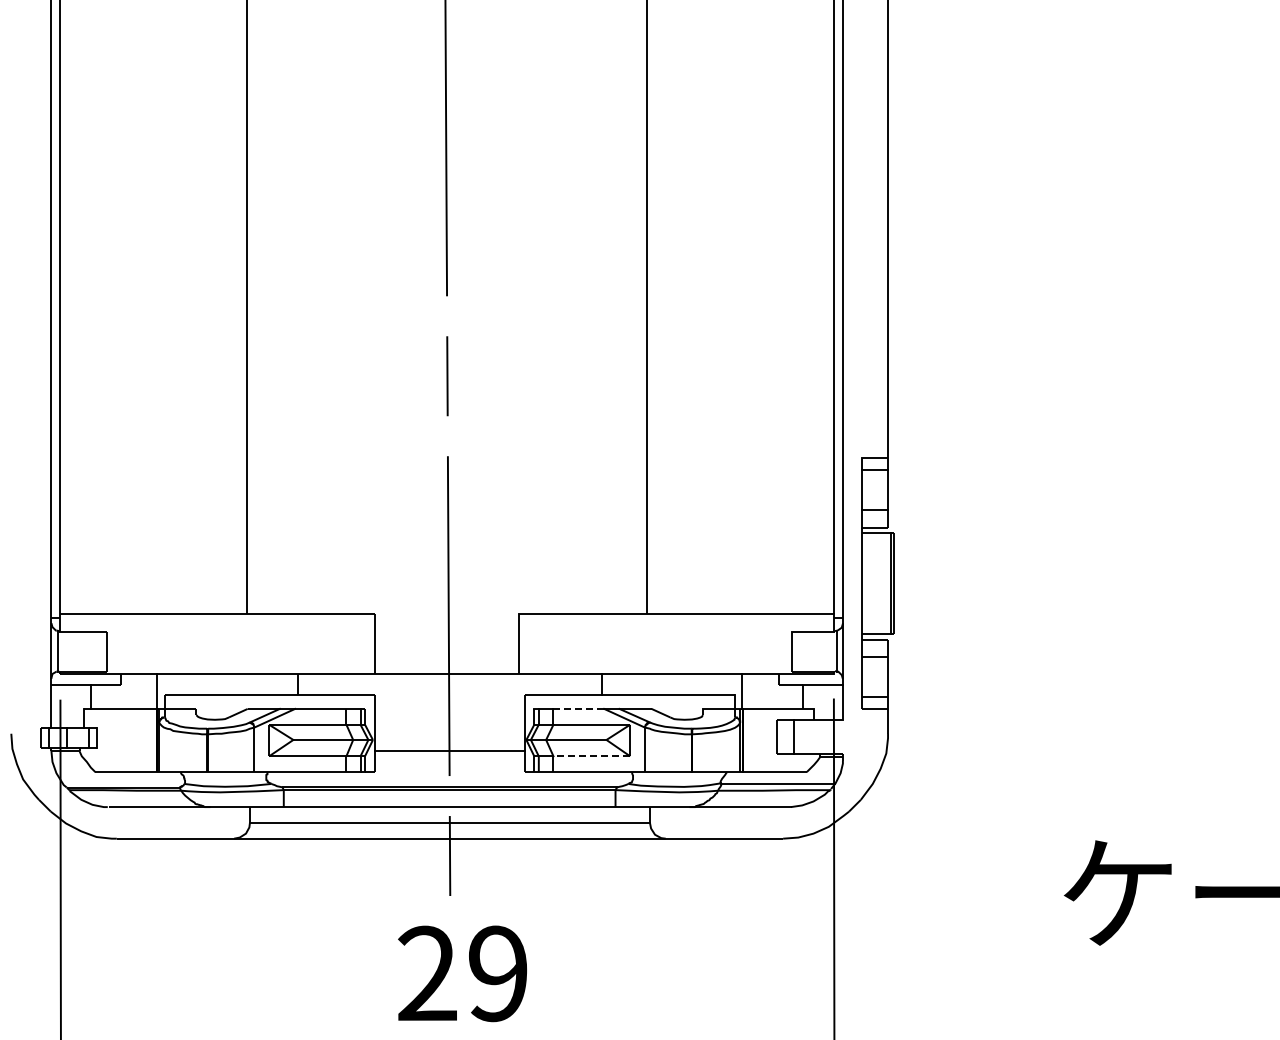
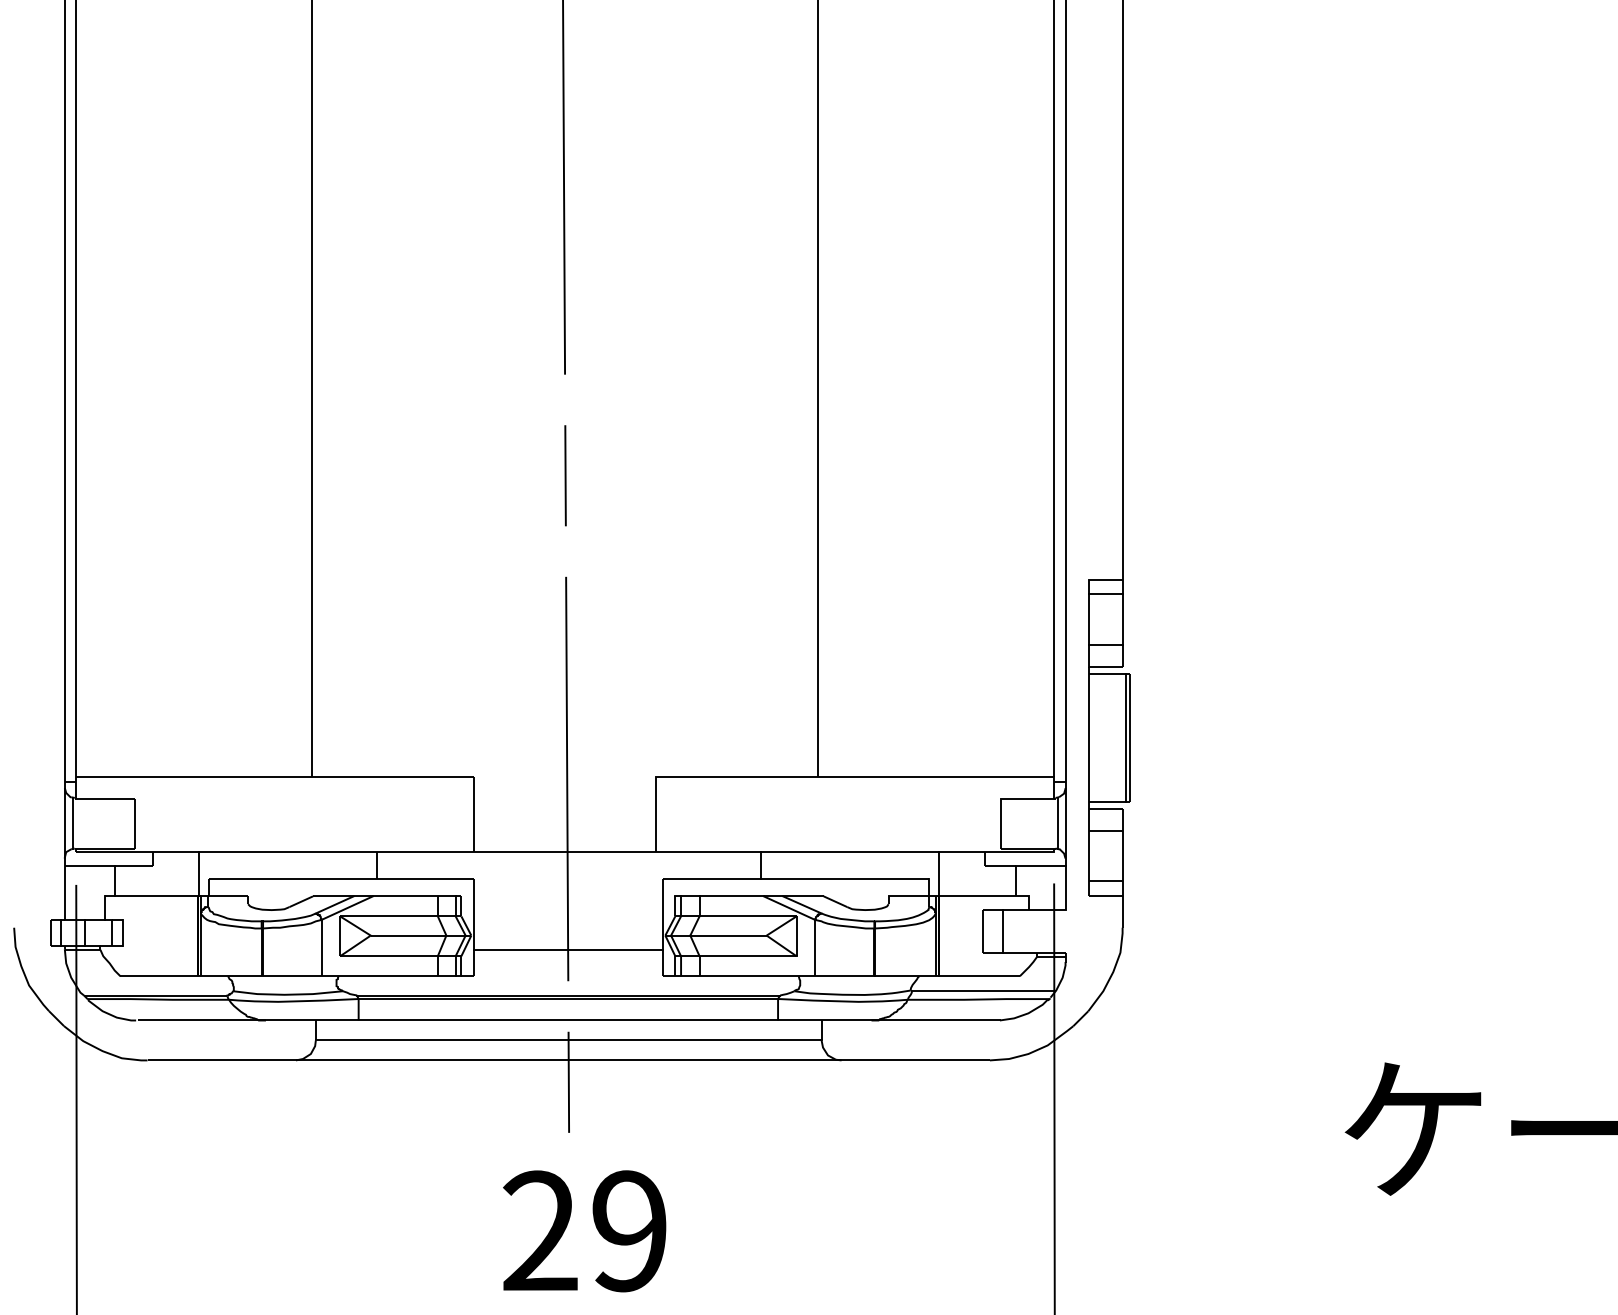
line: (579, 708) -> (732, 895), dashed -> solid
line: (591, 756) -> (747, 956), dashed -> solid

